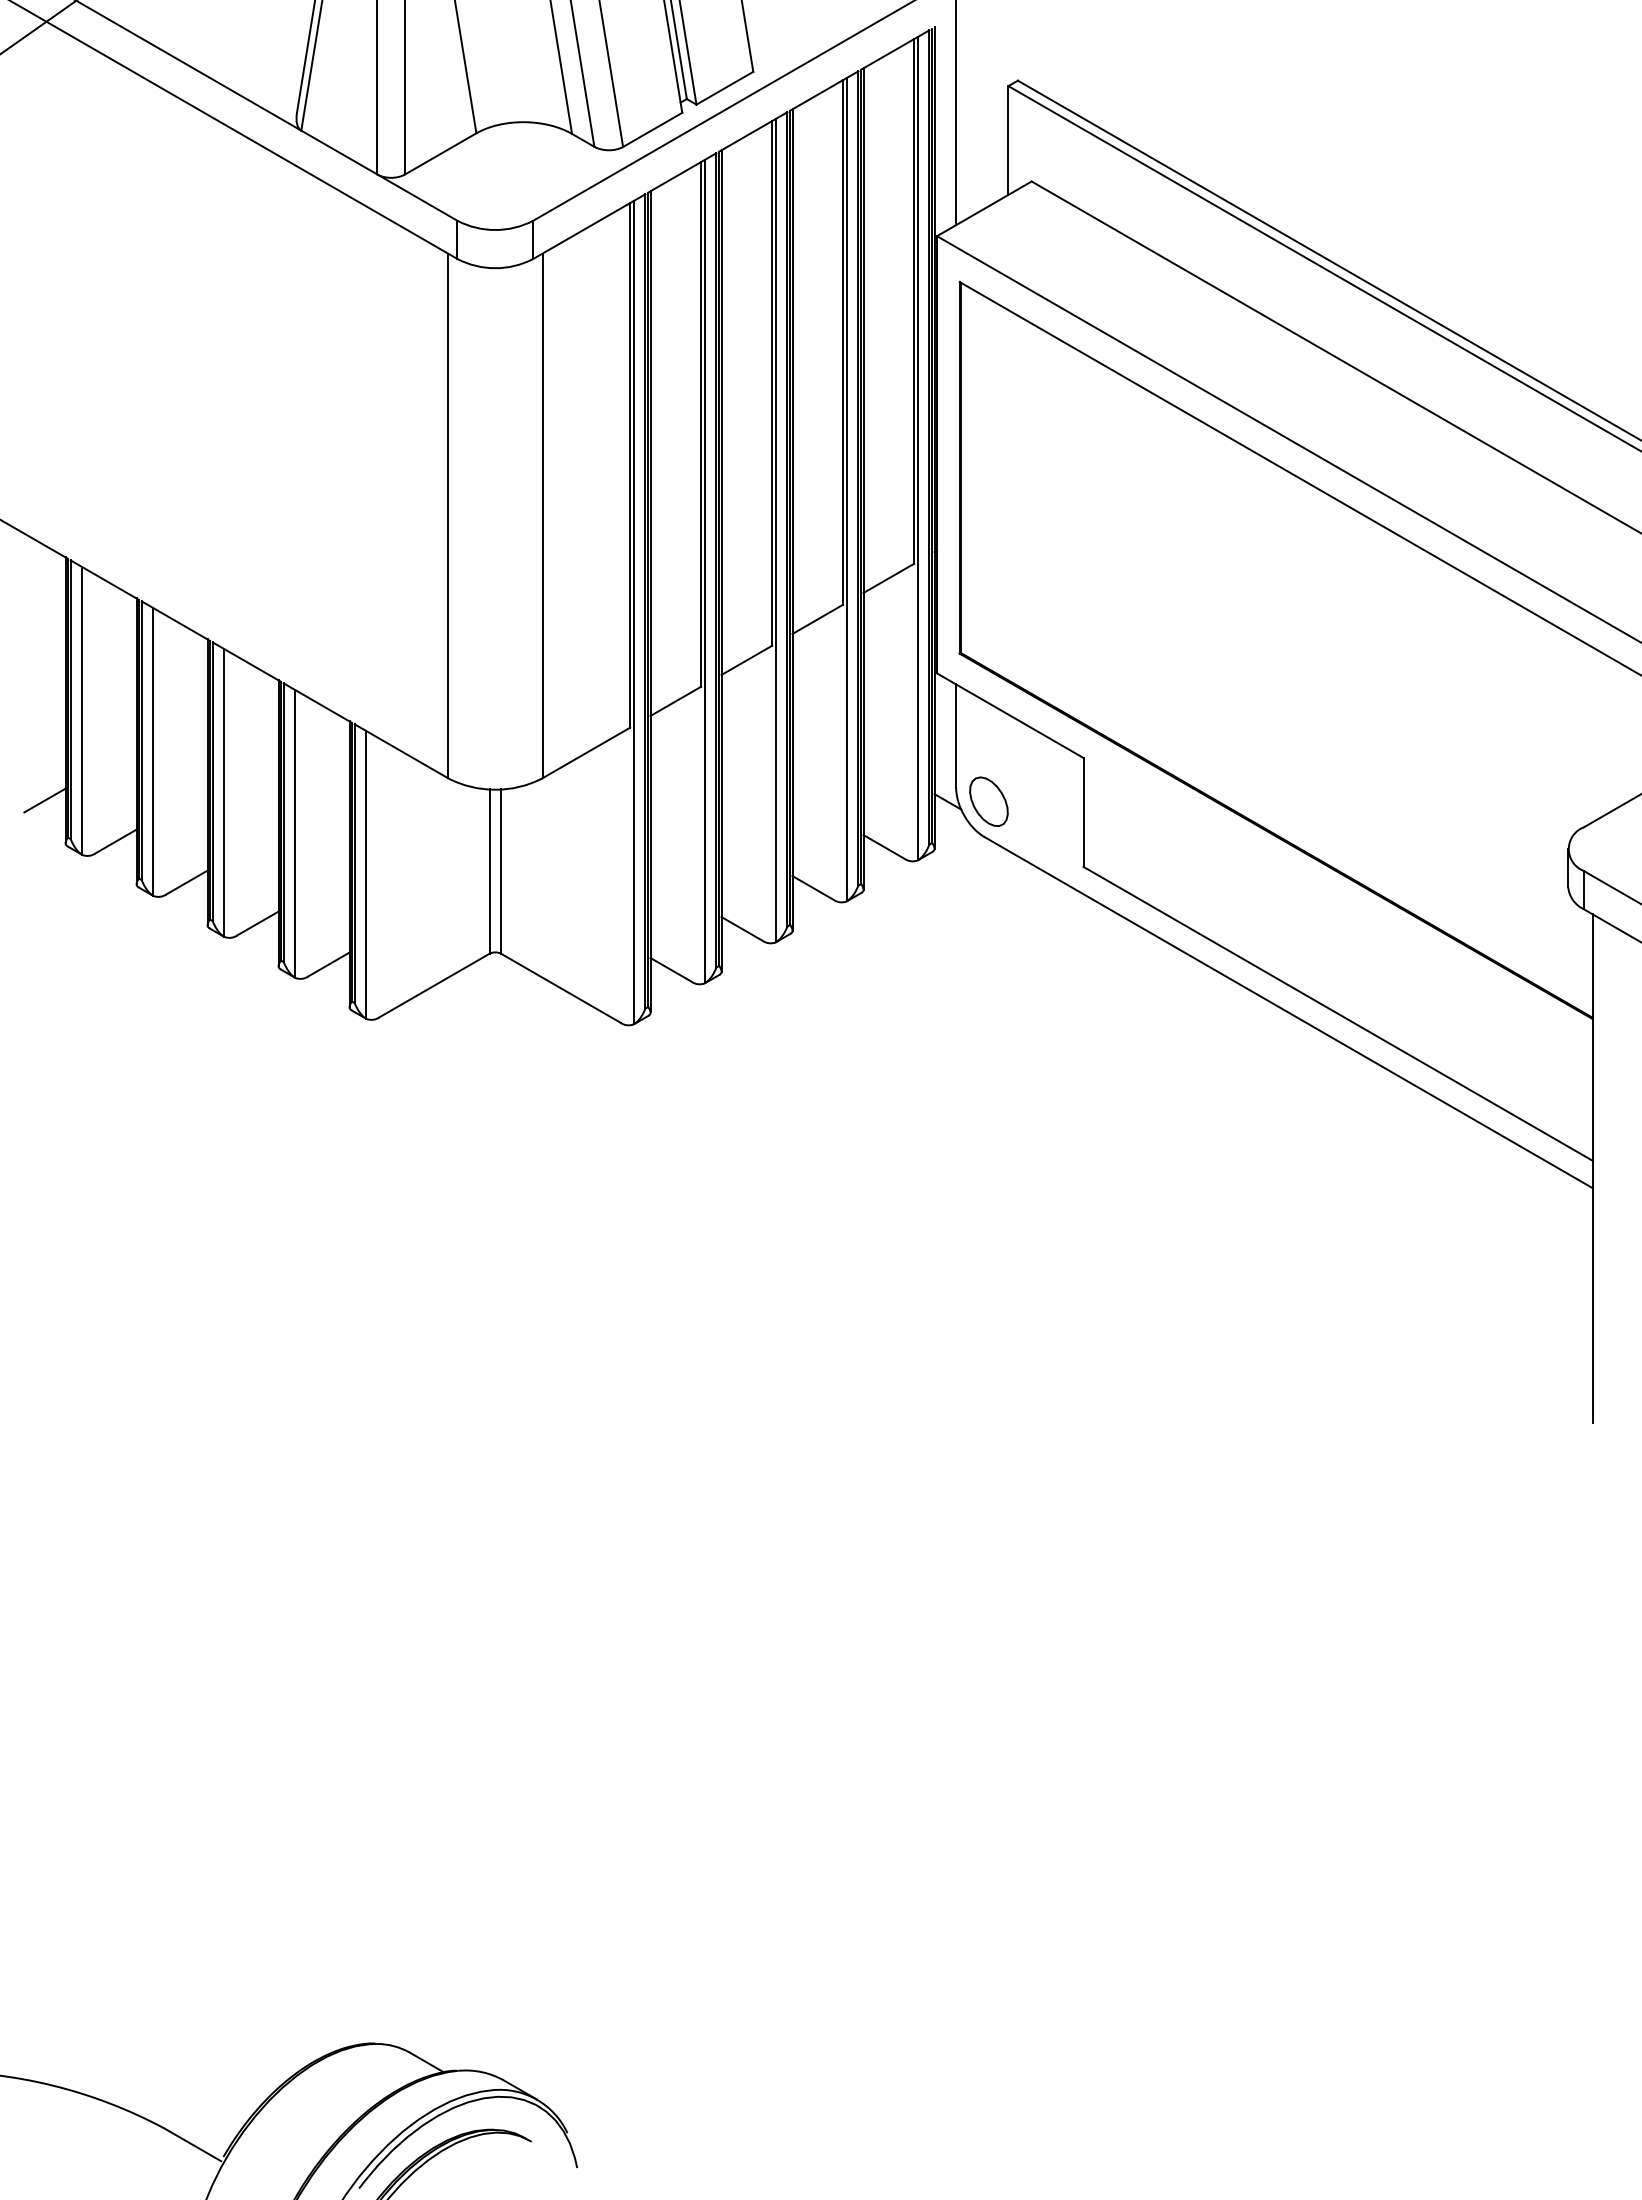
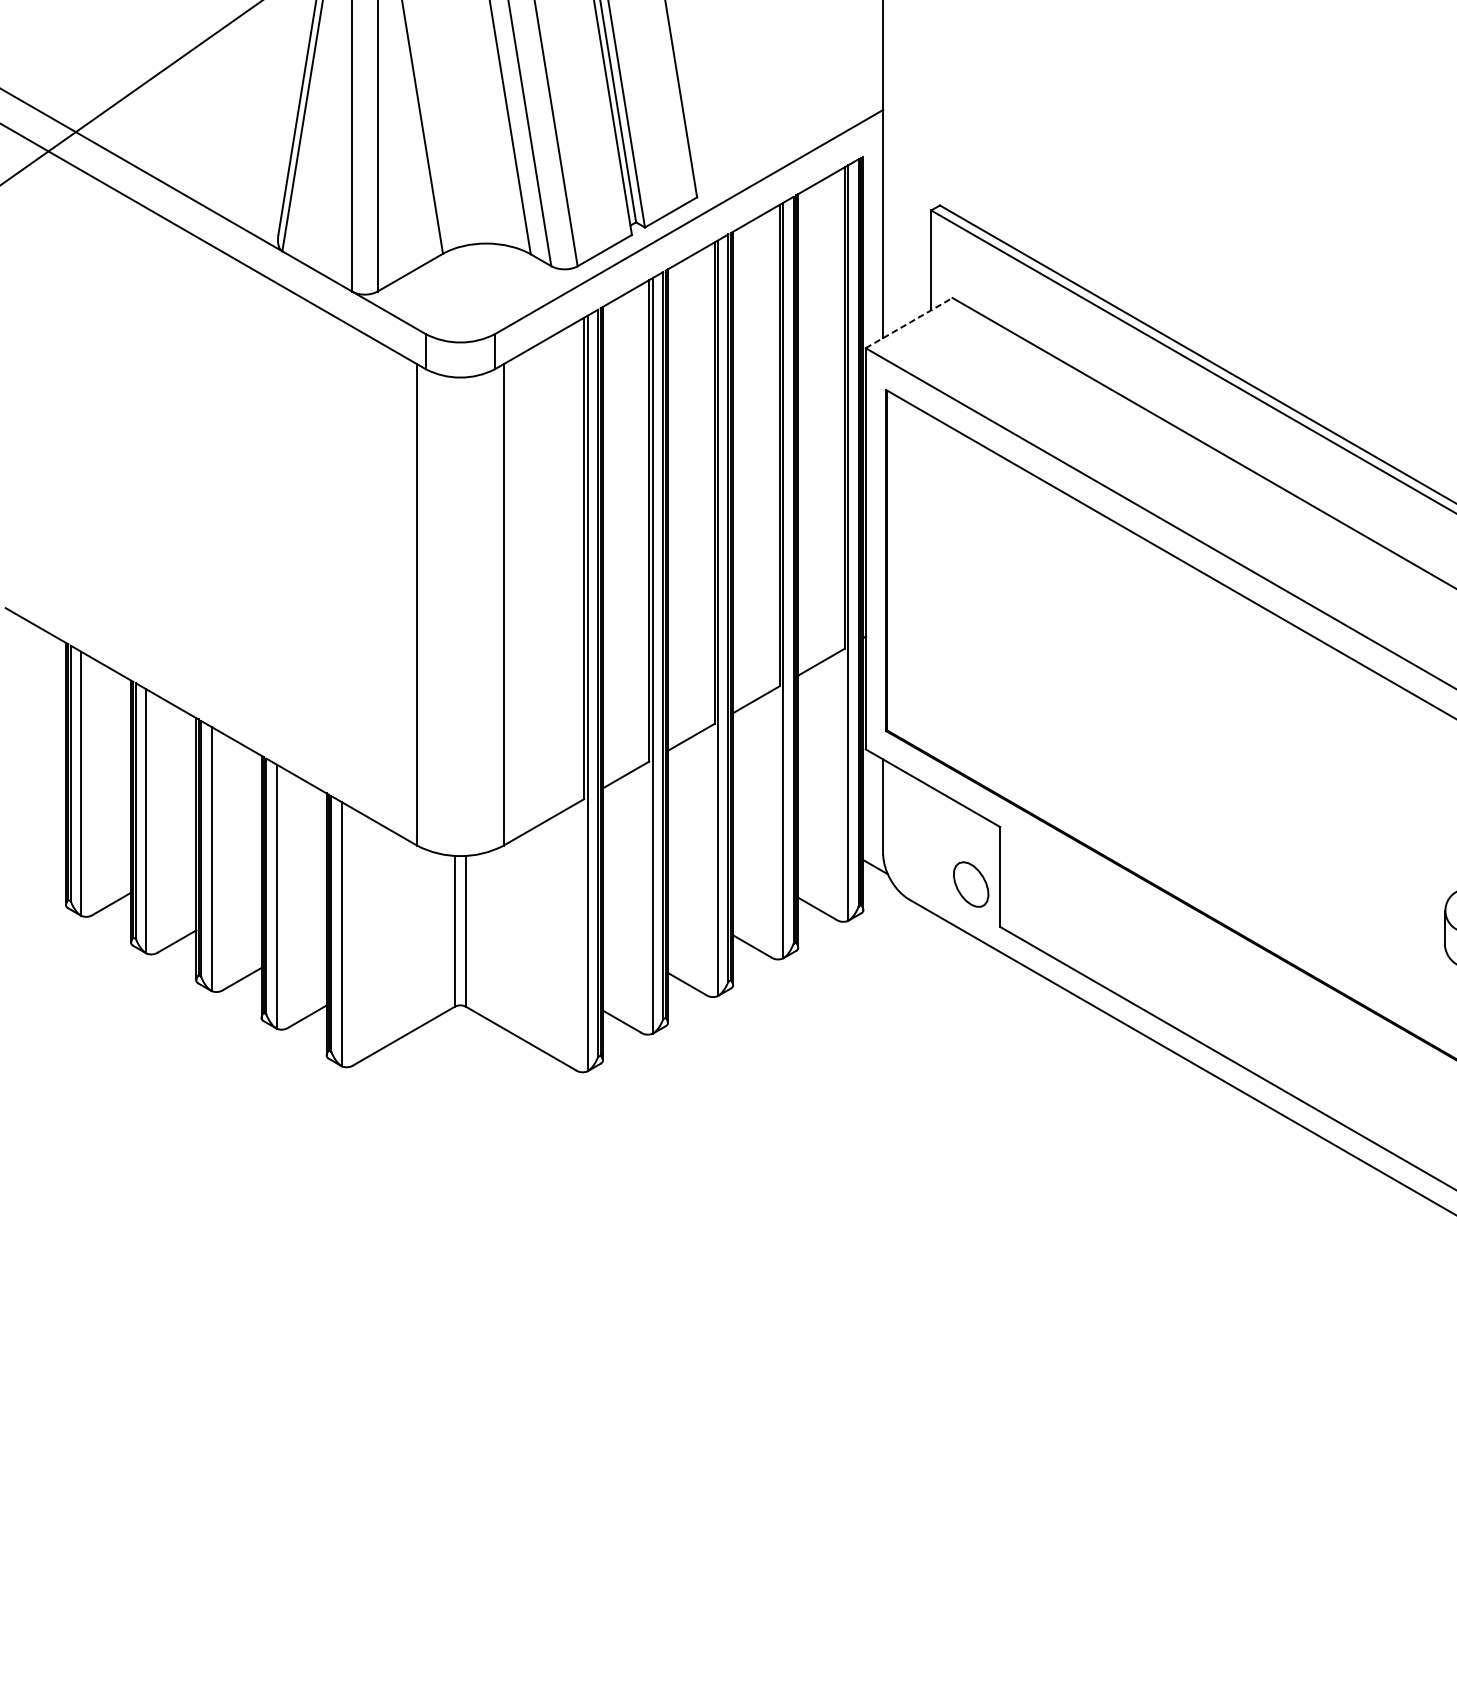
line: (984, 208) -> (909, 322), solid -> dashed
line: (44, 800) -> (46, 865), removed
part: (988, 801) -> (970, 884), moved

